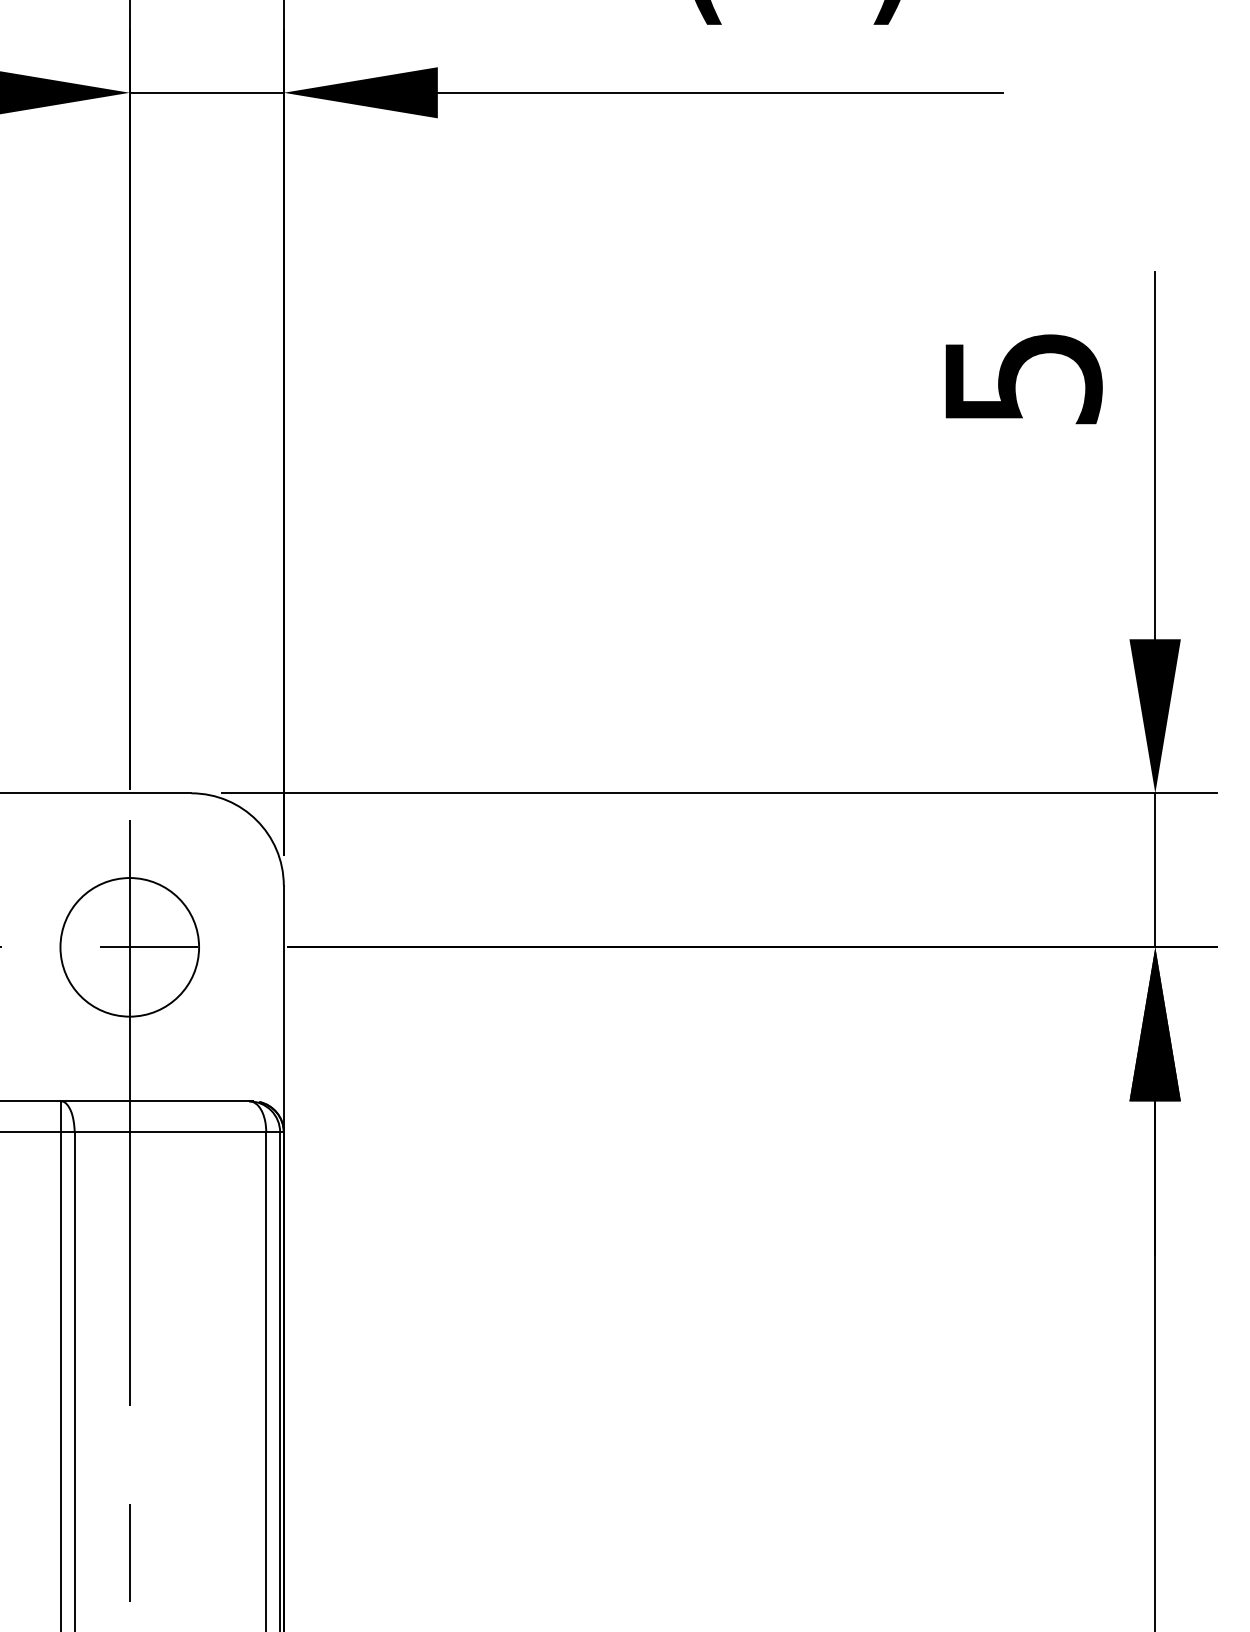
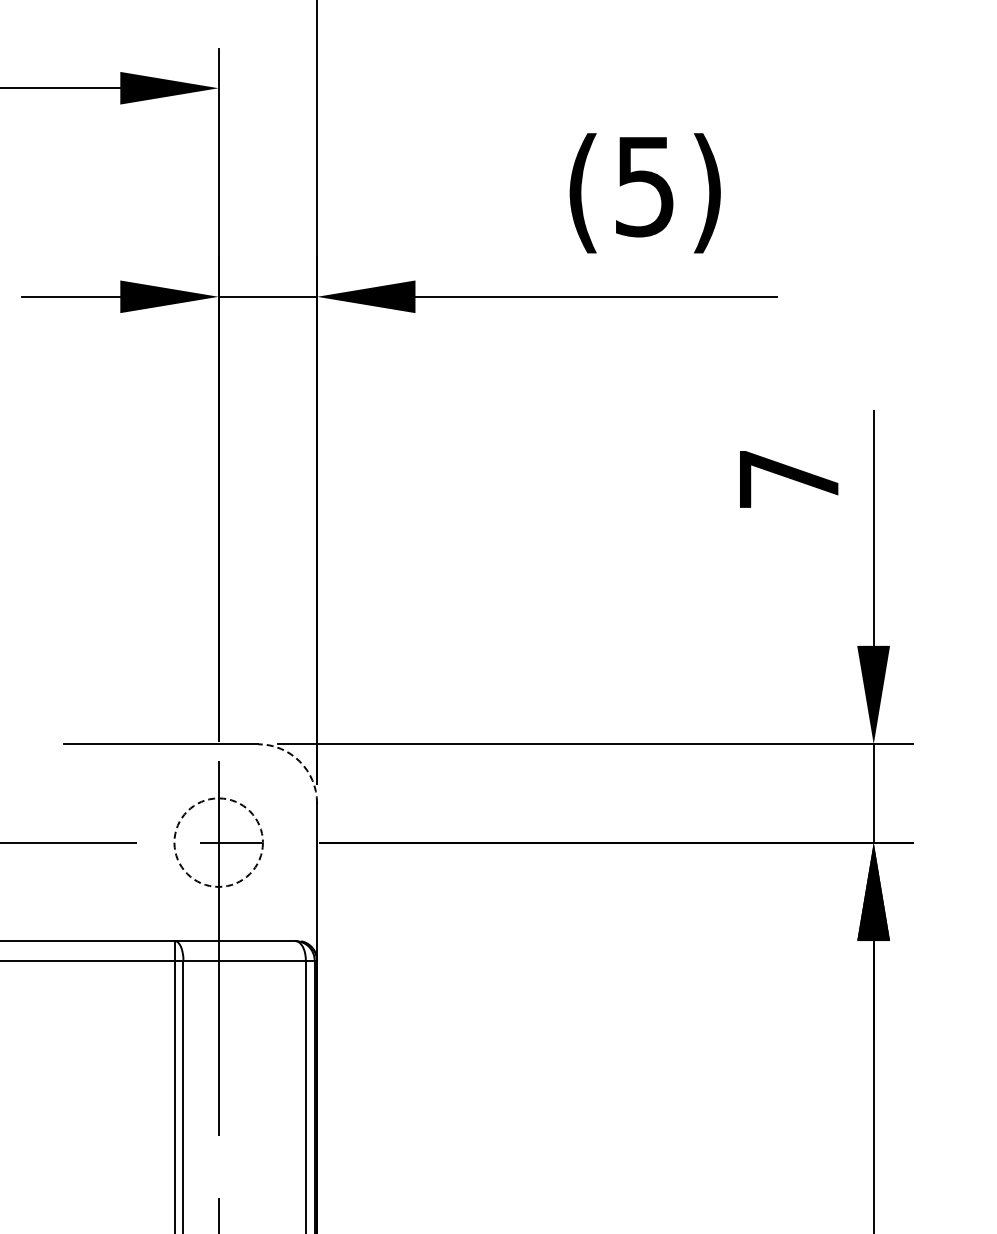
text: (1024, 378) -> (790, 479), 5 -> 7
arc: (256, 820) -> (299, 761), solid -> dashed
circle: (129, 947) -> (218, 842), solid -> dashed

